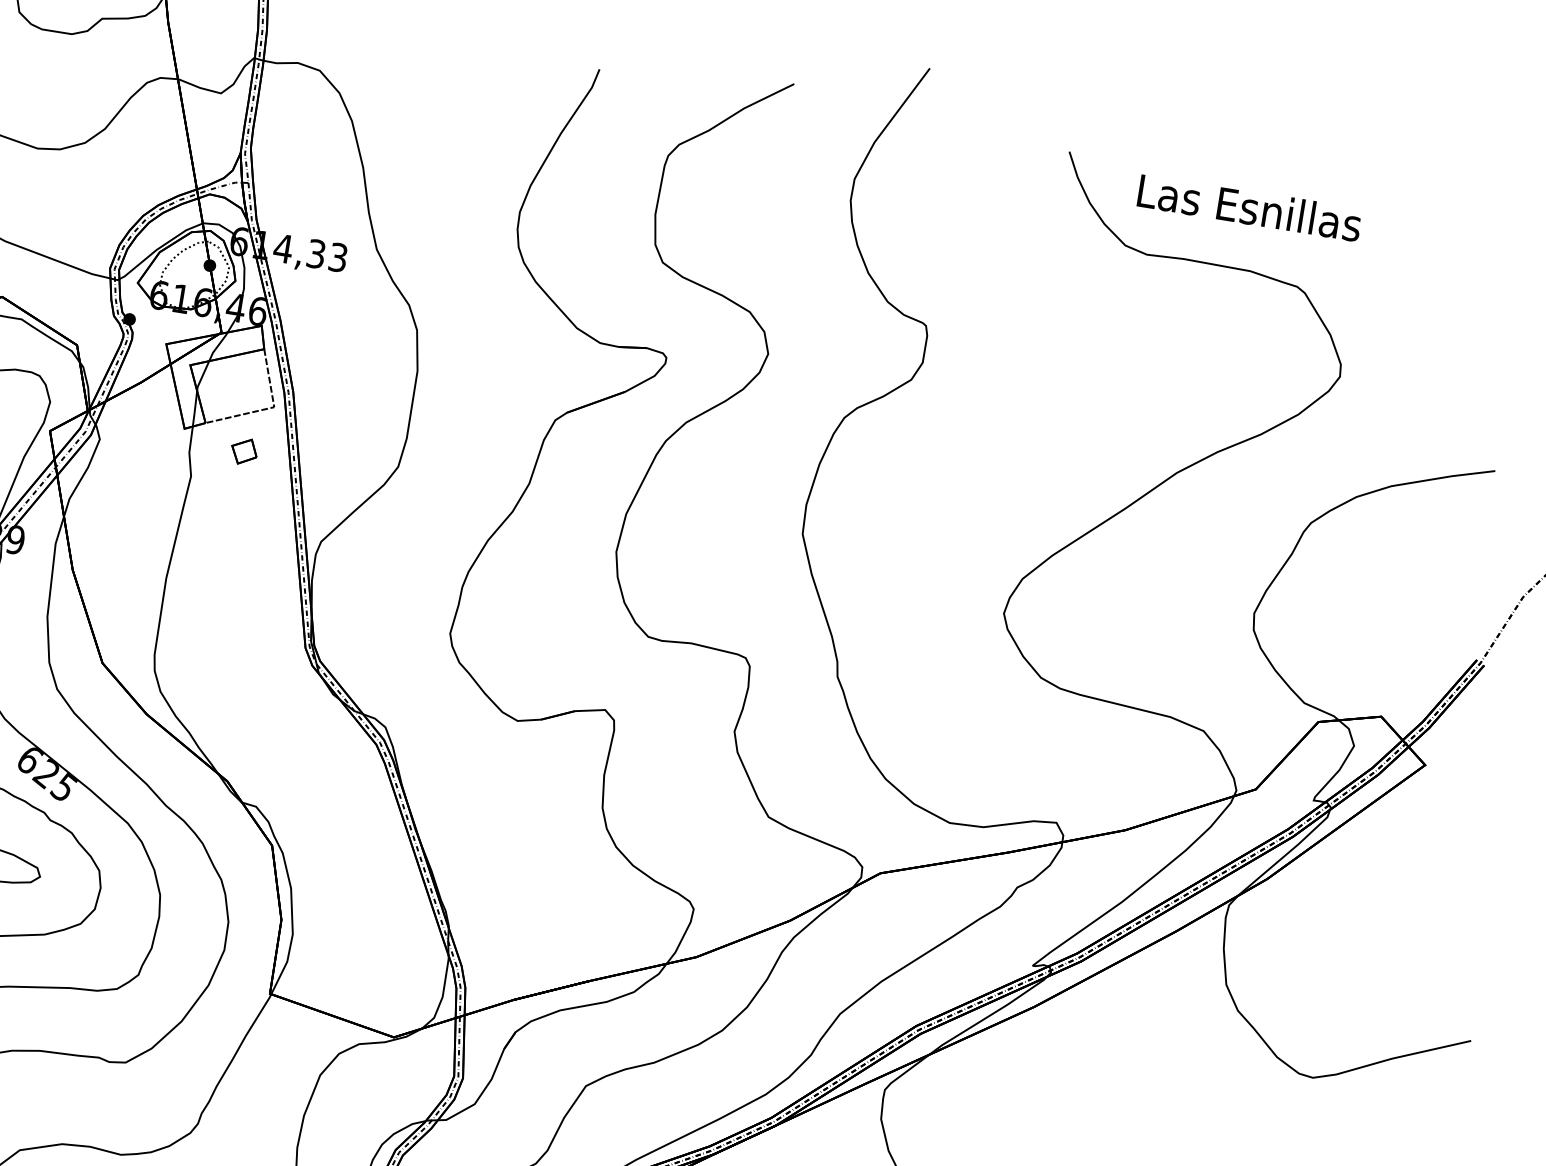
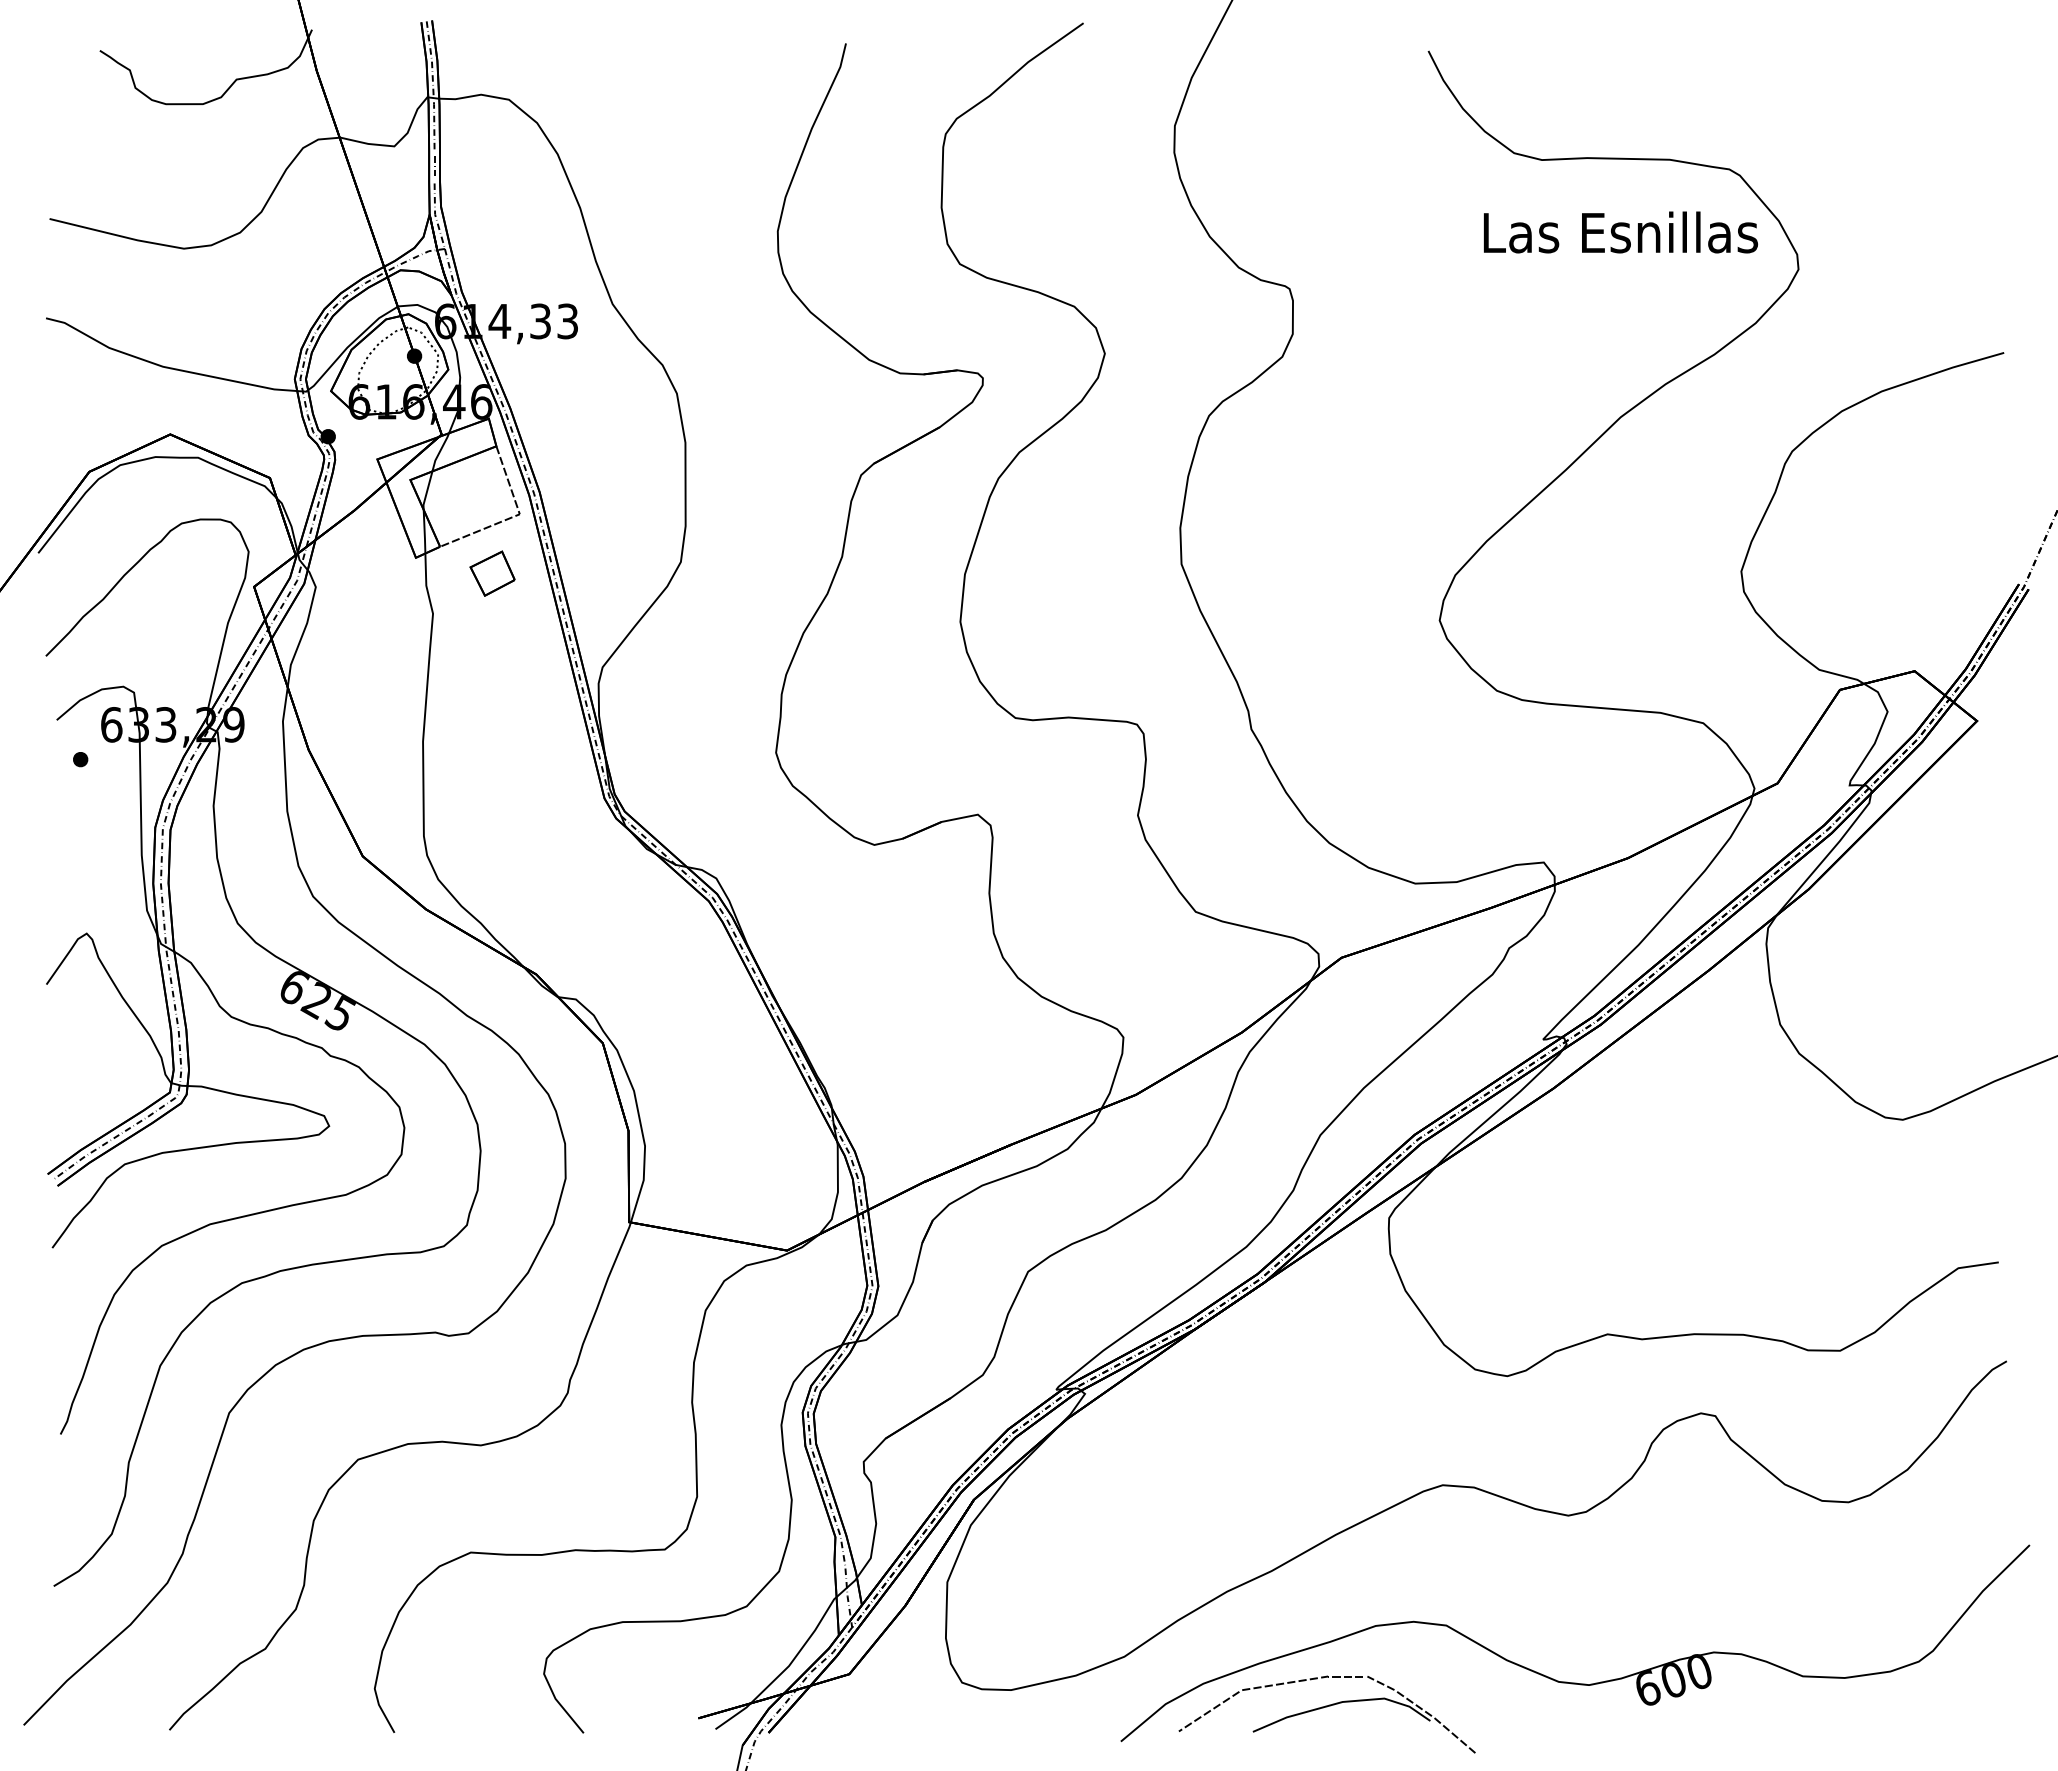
text: (1250, 207) -> (1621, 232), moved
part: (243, 451) -> (491, 573), size x1.4

